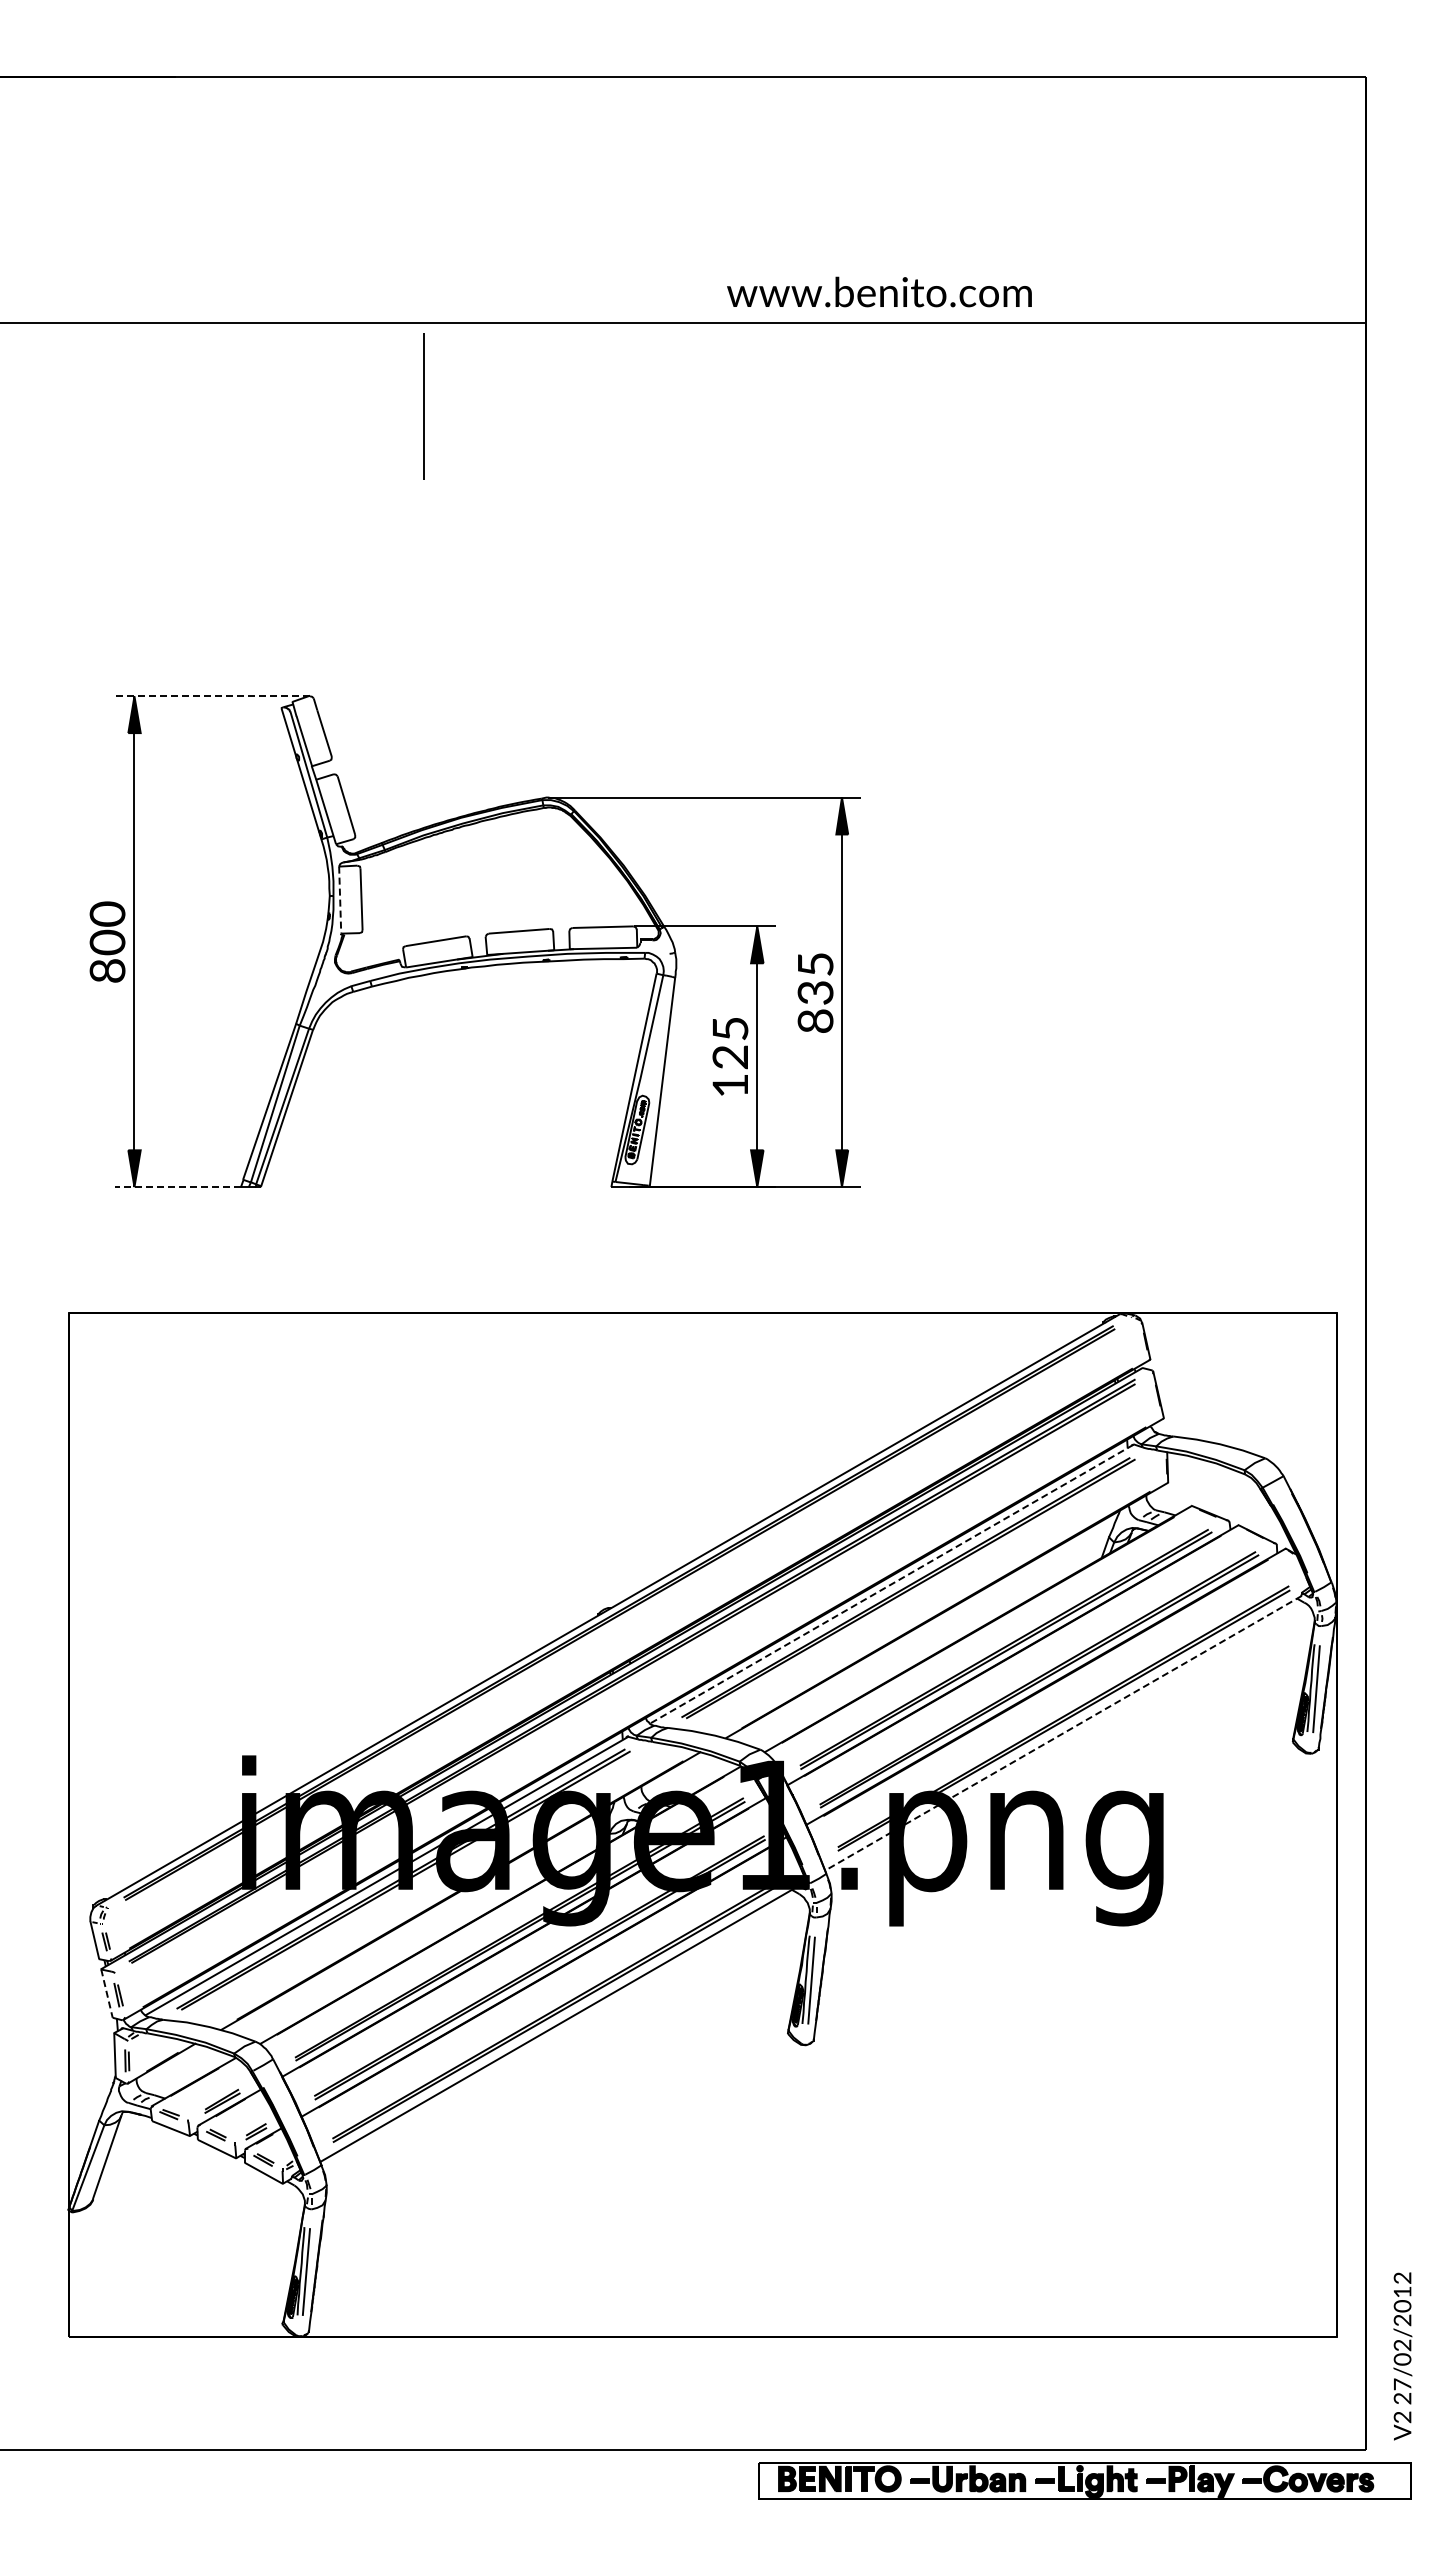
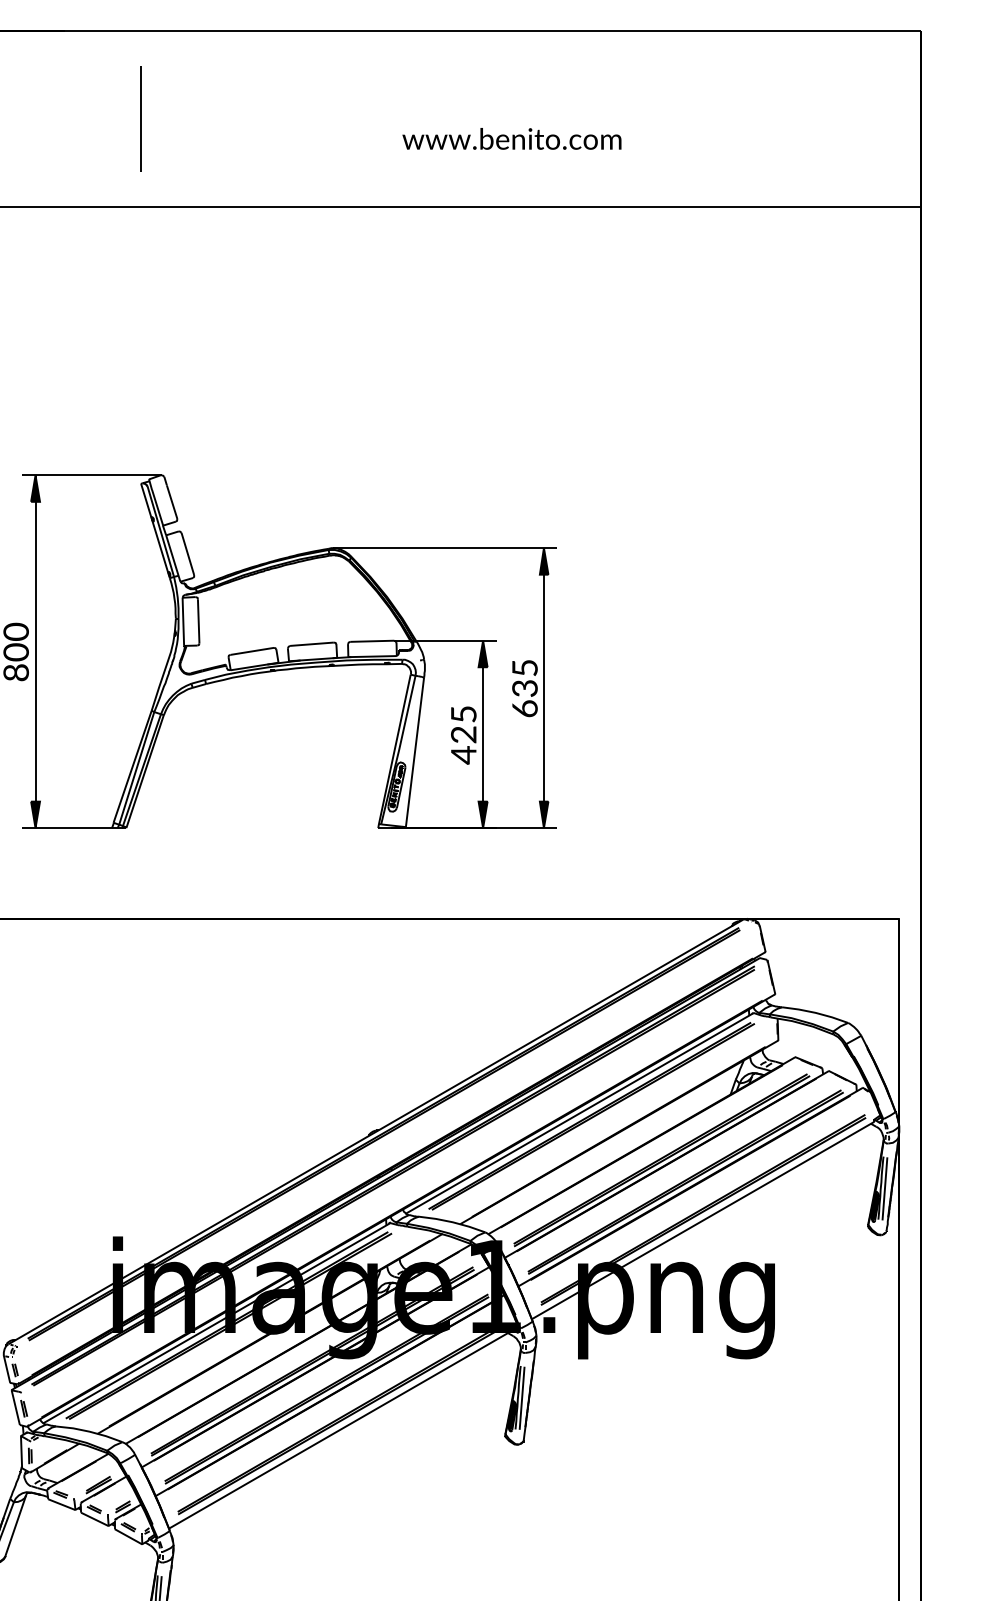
text: (879, 291) -> (511, 138), moved
line: (423, 406) -> (140, 119), moved
line: (212, 696) -> (91, 475), dashed -> solid
line: (340, 900) -> (183, 622), dashed -> solid
text: (814, 1020) -> (524, 708), 835 -> 635
text: (729, 1085) -> (463, 755), 125 -> 425
line: (177, 1187) -> (66, 828), dashed -> solid
line: (891, 1584) -> (579, 1113), dashed -> solid
line: (1062, 1733) -> (702, 1220), dashed -> solid
line: (106, 1993) -> (15, 1407), dashed -> solid

